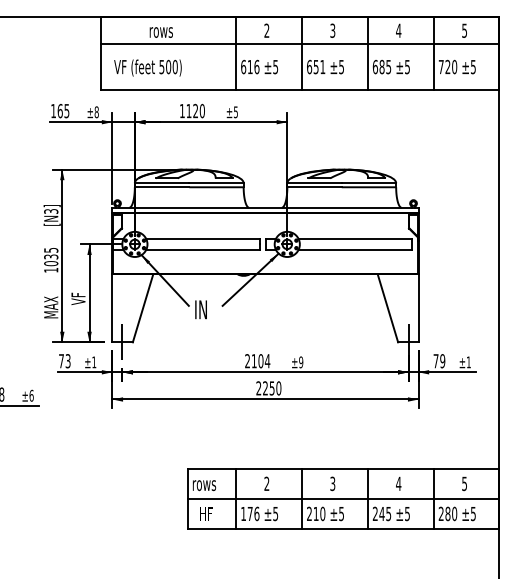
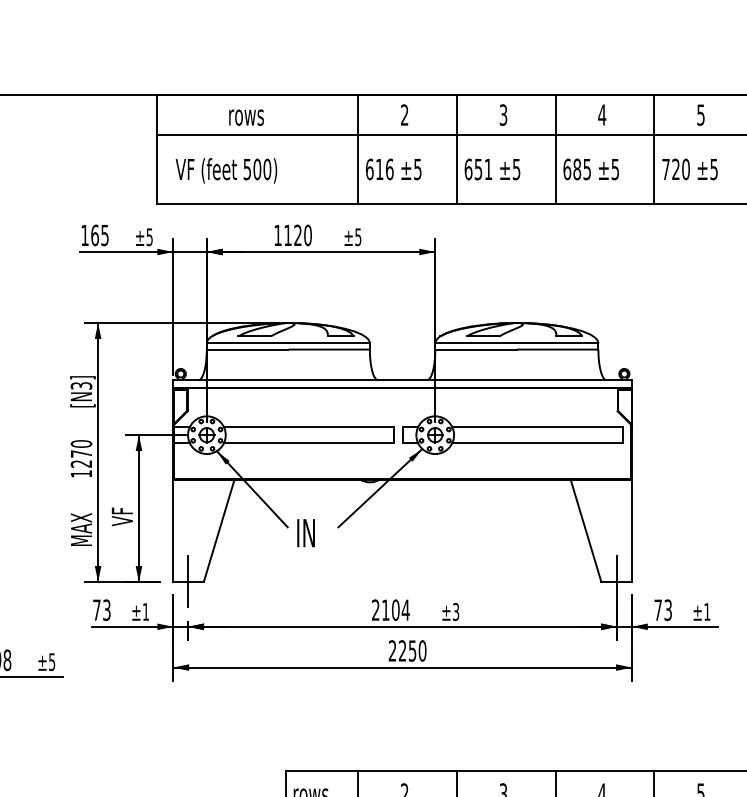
text: (96, 112) -> (149, 237), ±8 -> ±5
text: (51, 256) -> (81, 453), 1035 -> 1270
text: (442, 361) -> (667, 610), 79 -> 73
text: (301, 362) -> (456, 612), ±9 -> ±3
text: (31, 395) -> (51, 661), ±6 -> ±5

